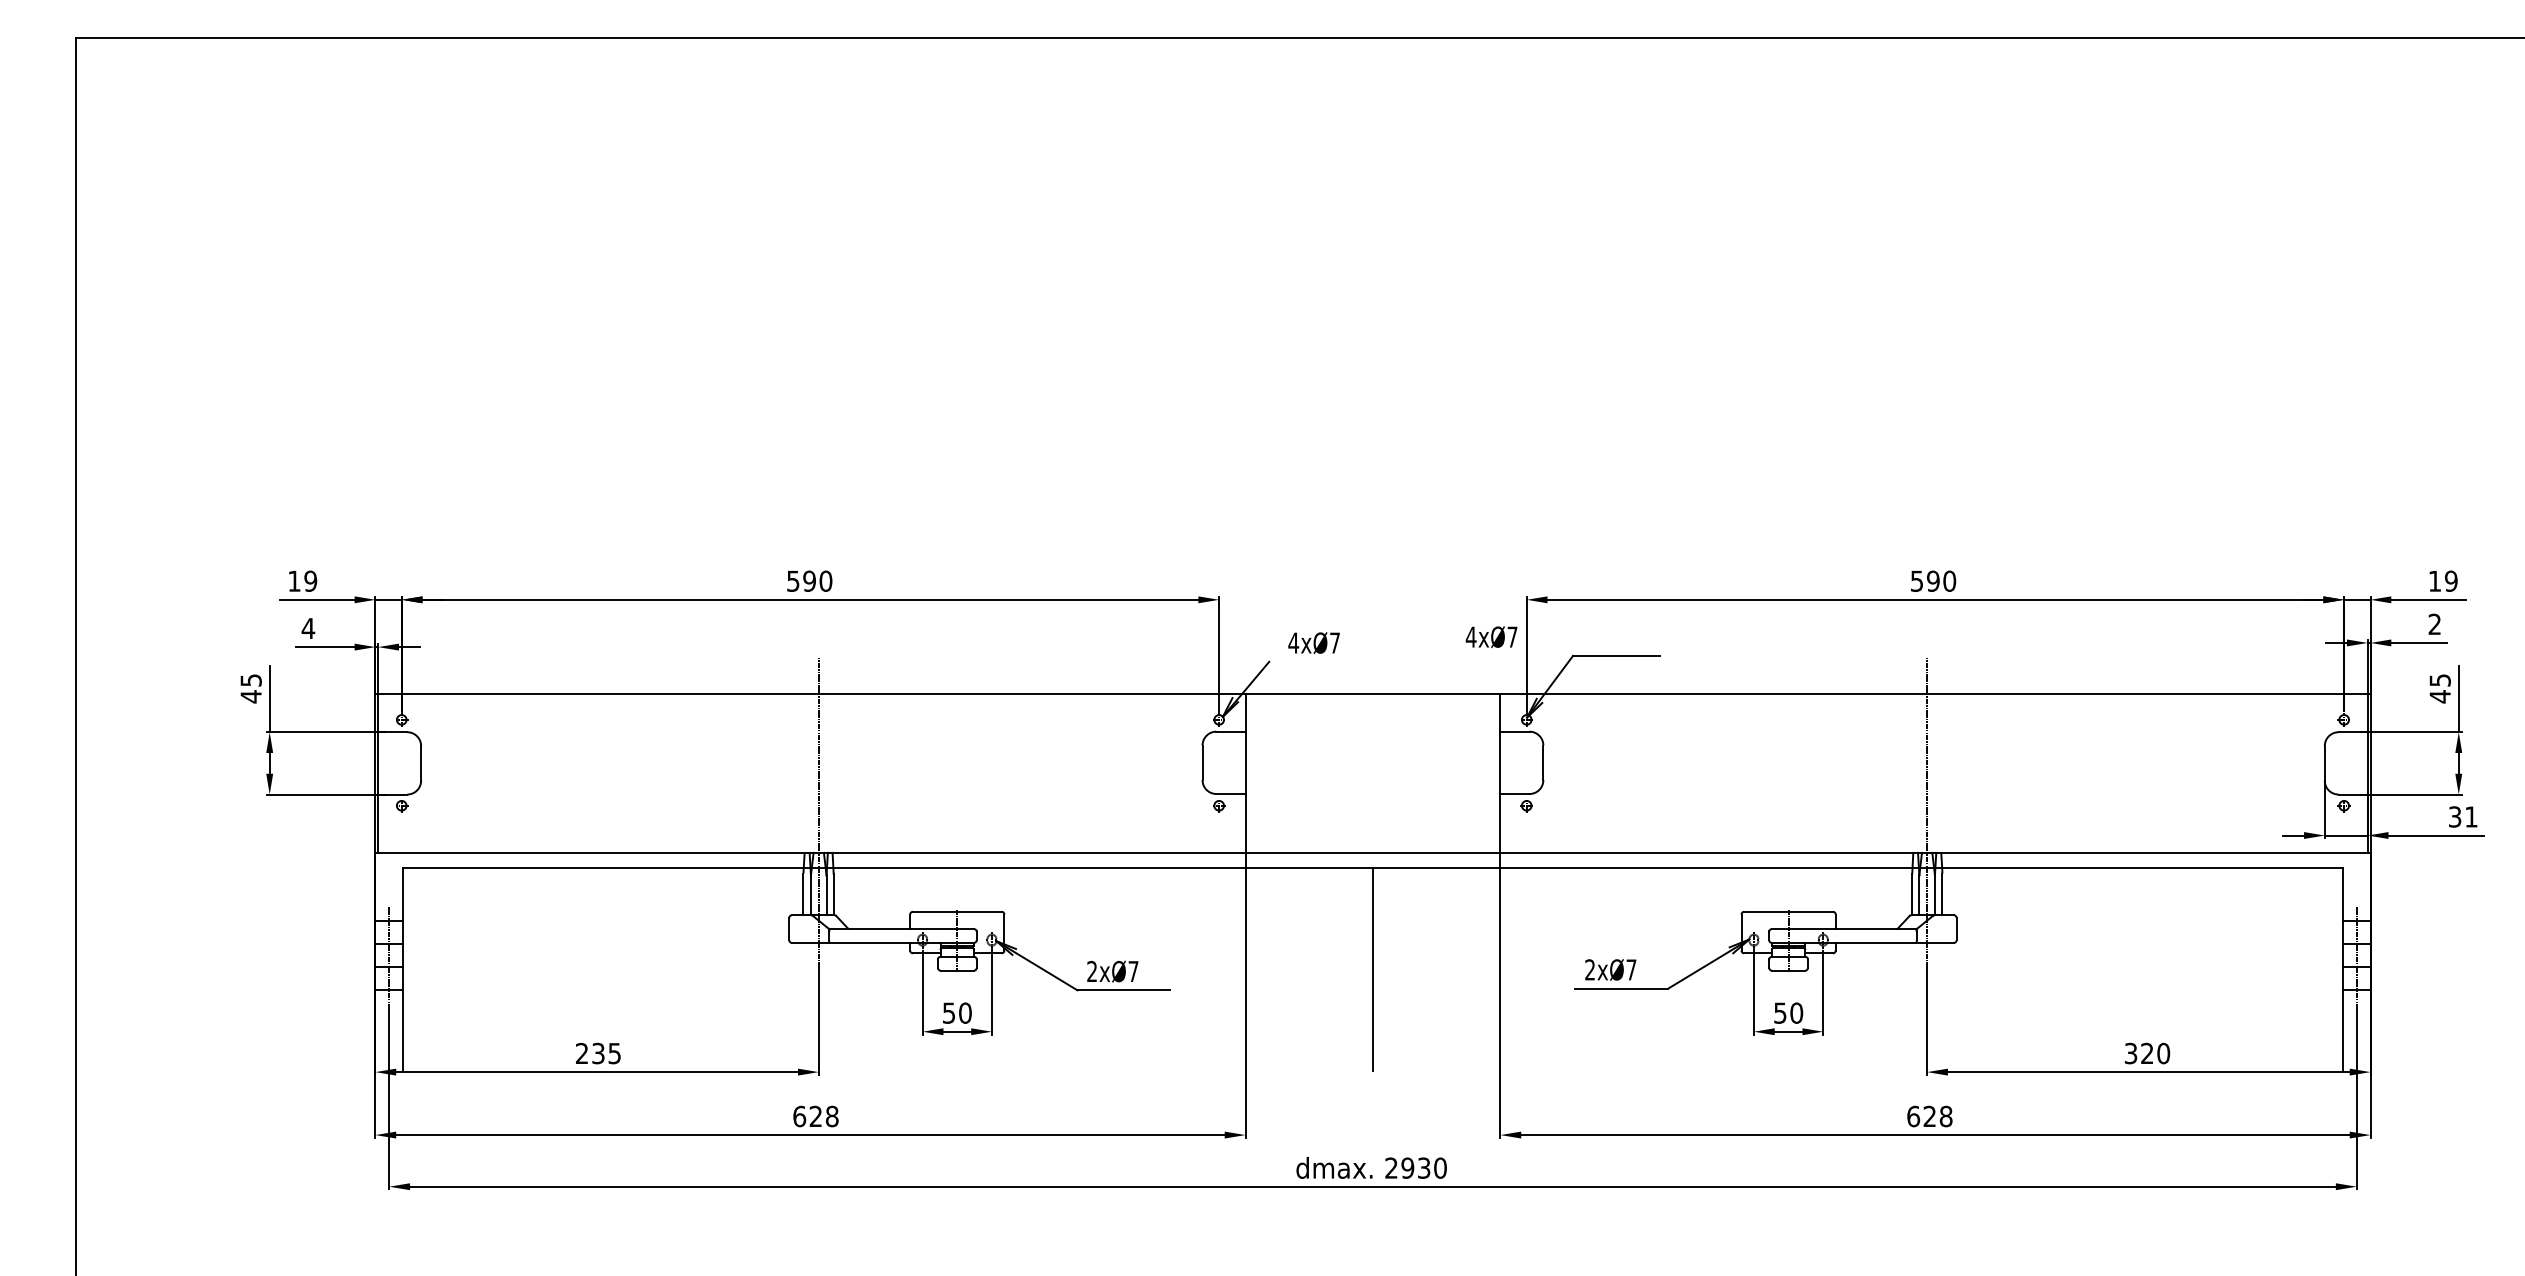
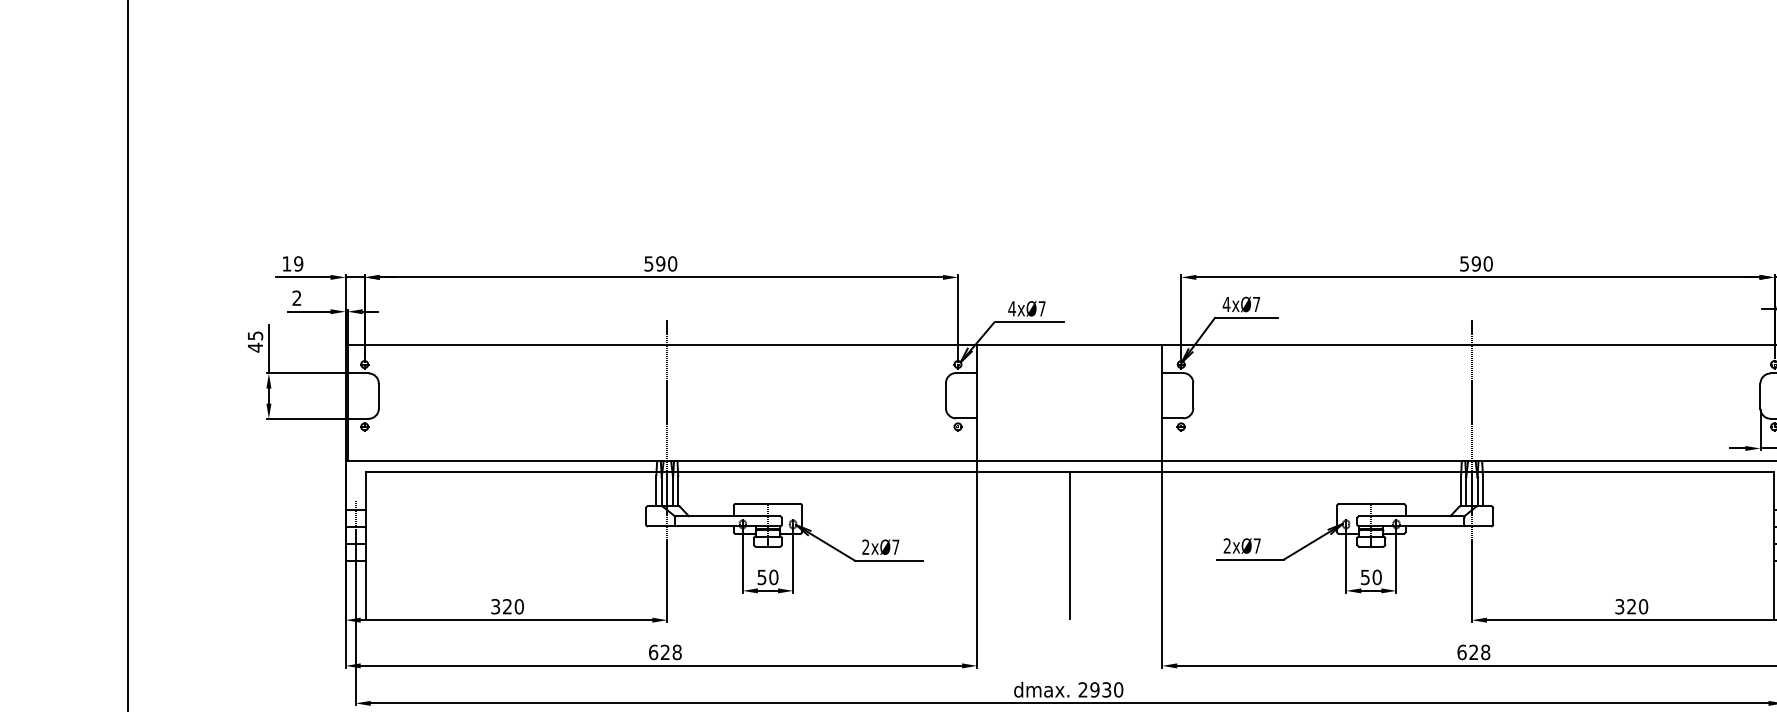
text: (308, 627) -> (297, 297), 4 -> 2
text: (1491, 636) -> (1241, 304), moved
line: (1318, 661) -> (1030, 322), added
text: (598, 1053) -> (507, 606), 235 -> 320

